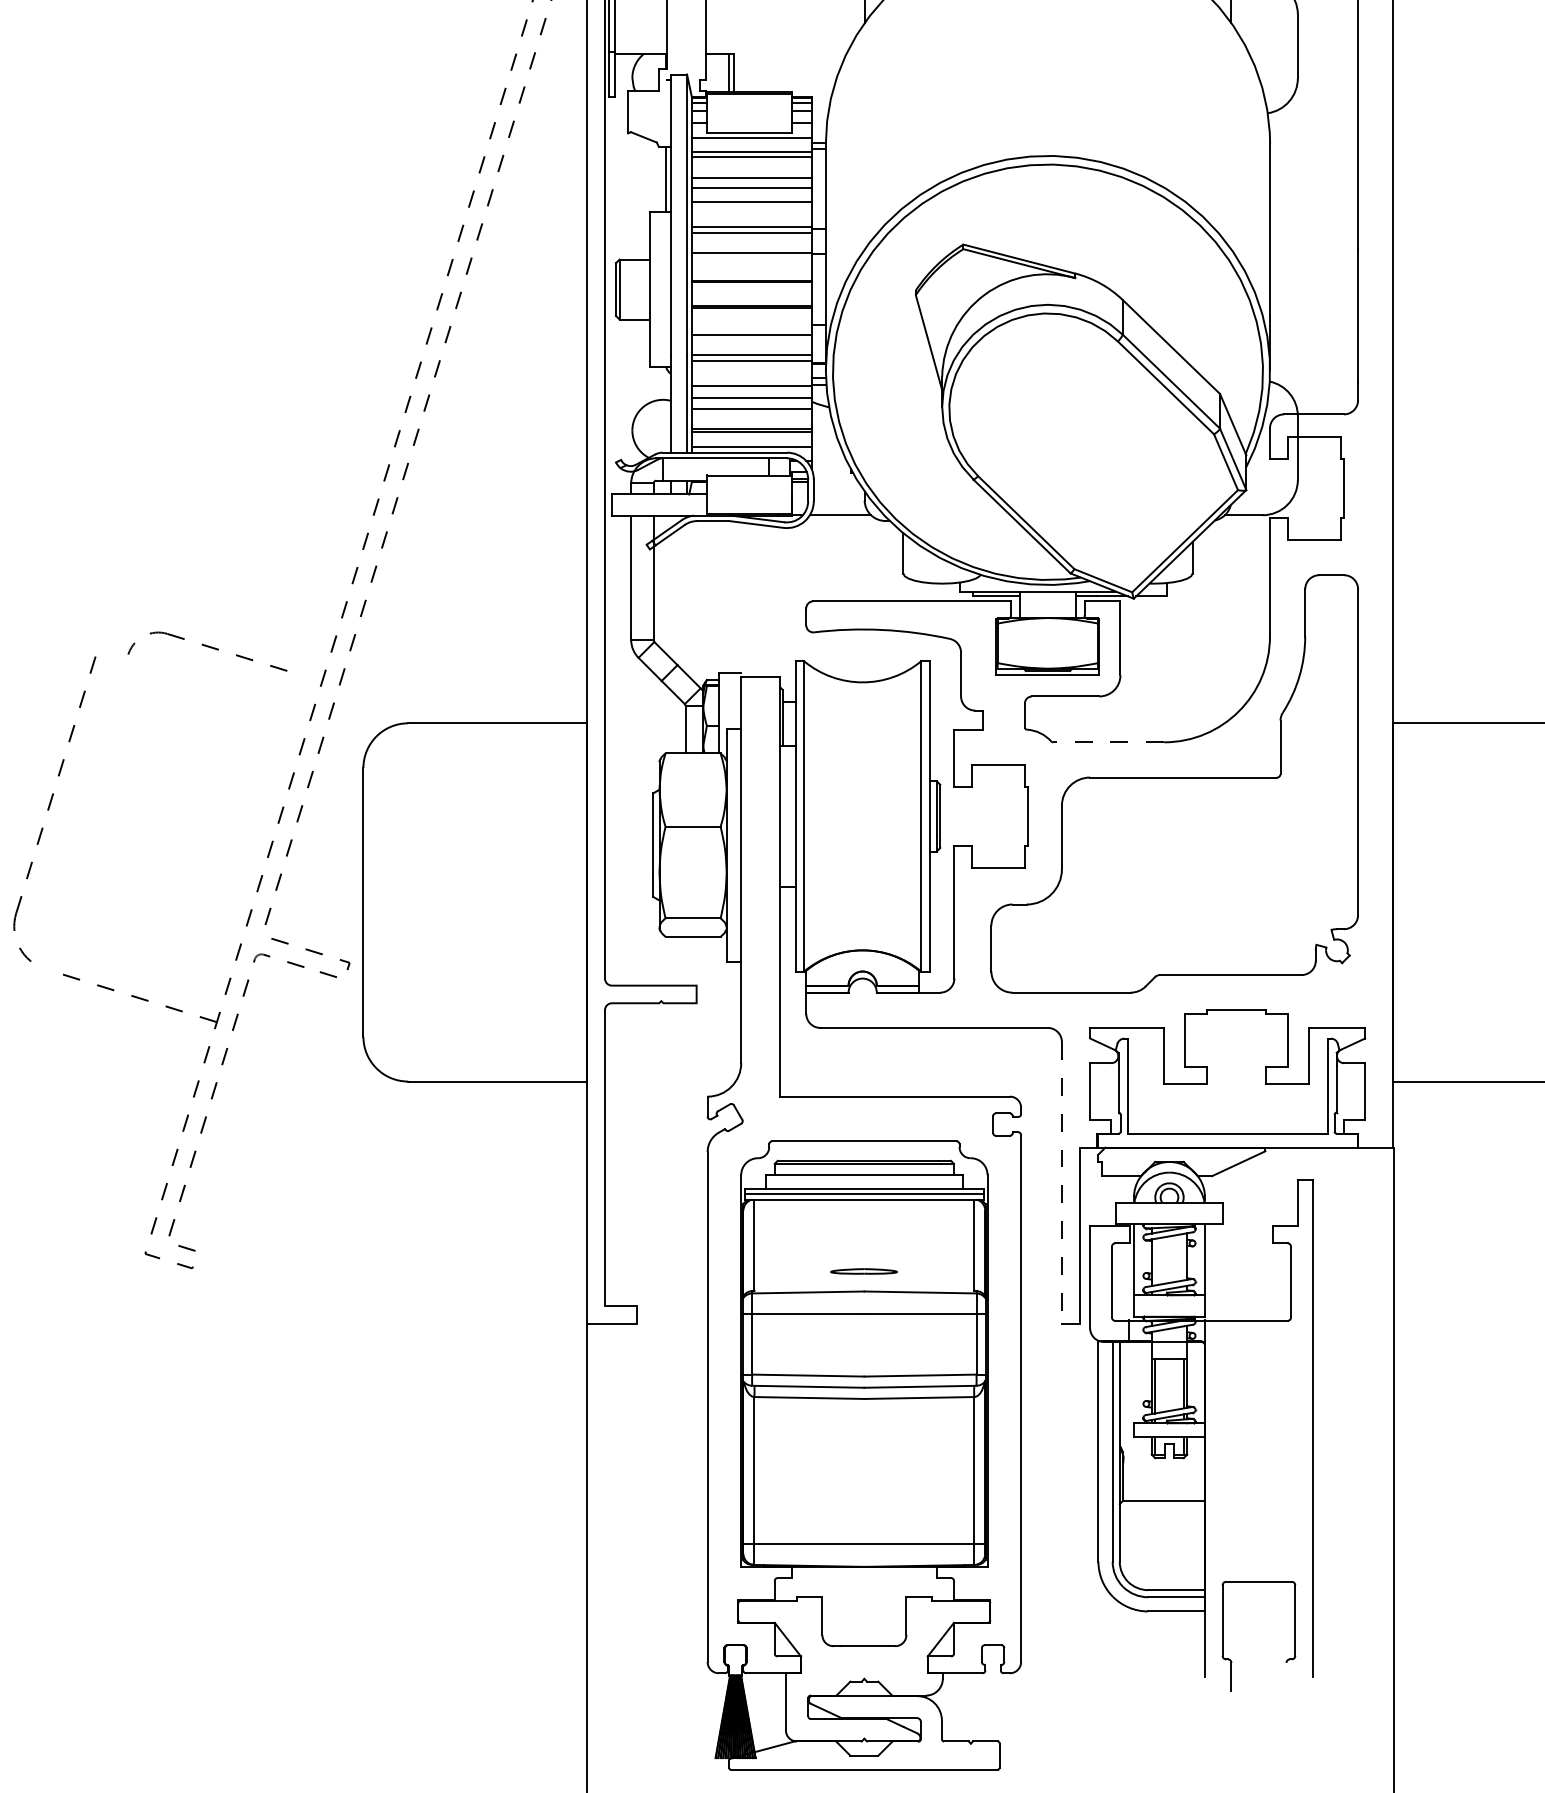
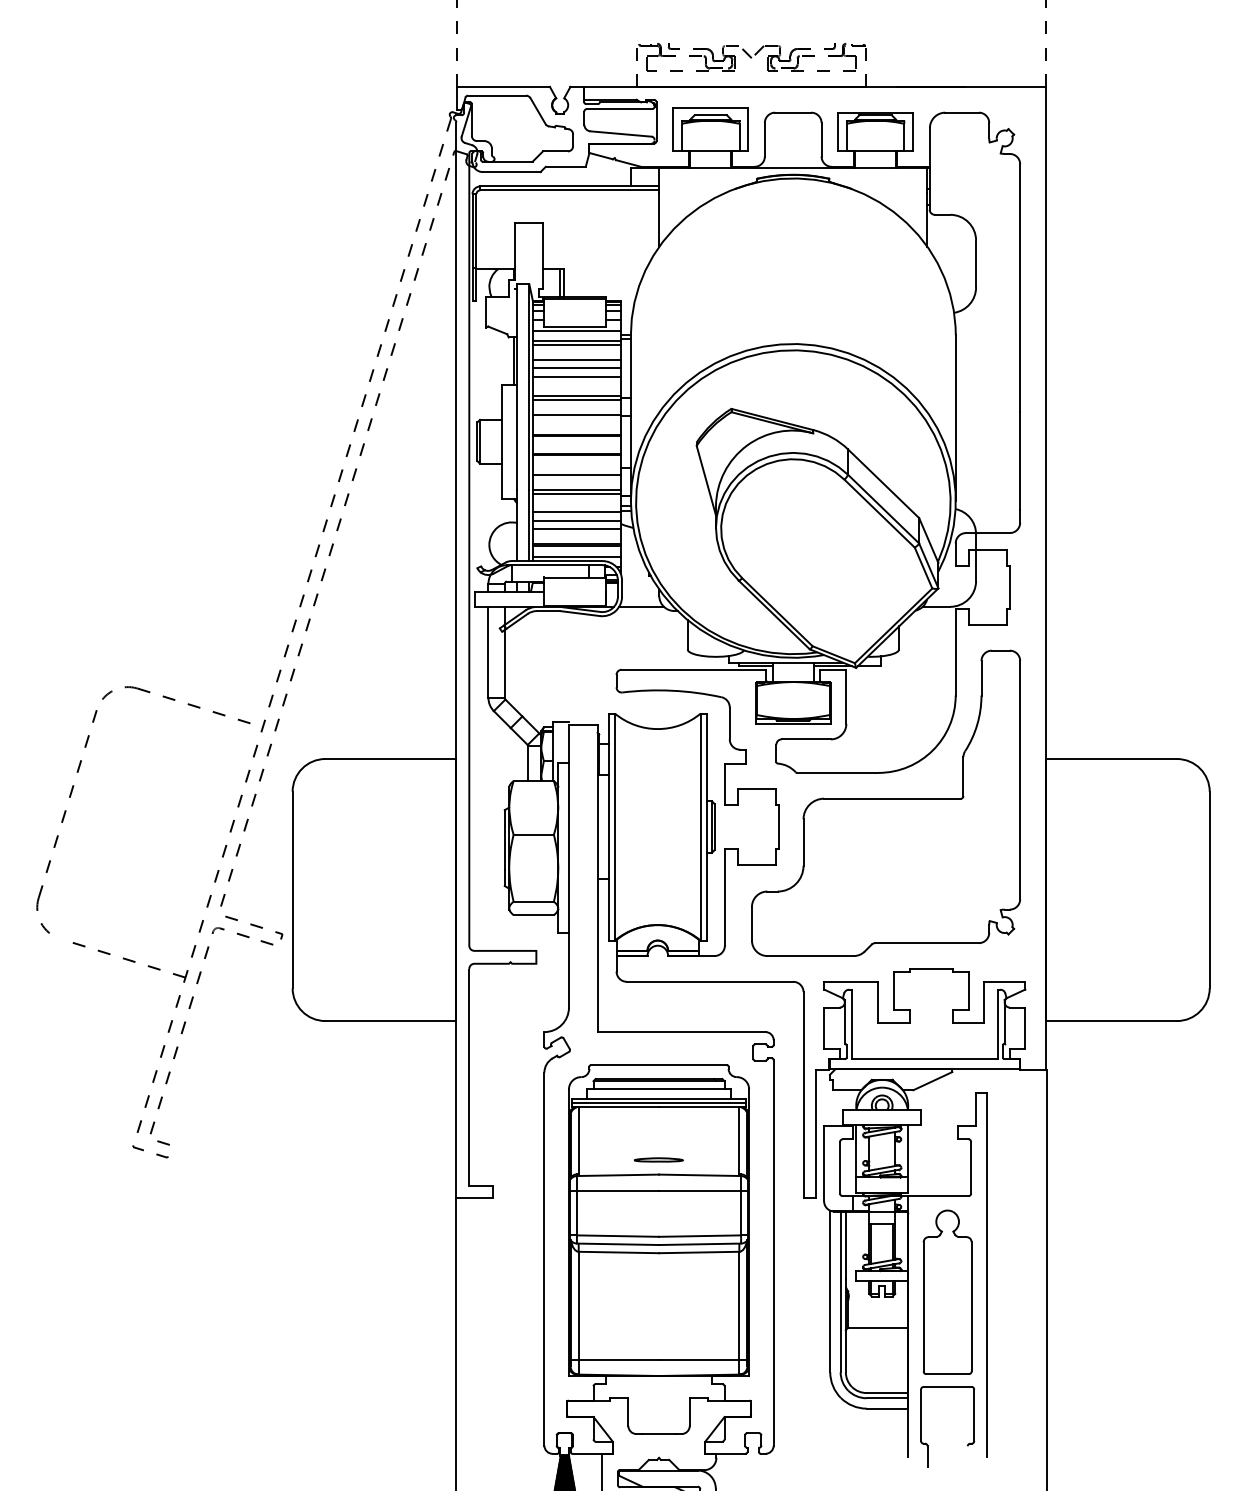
part: (204, 650) -> (176, 705), size x1.43
line: (1108, 741) -> (837, 772), dashed -> solid
line: (1061, 1183) -> (803, 1095), dashed -> solid
part: (1258, 1451) -> (947, 1291), added

